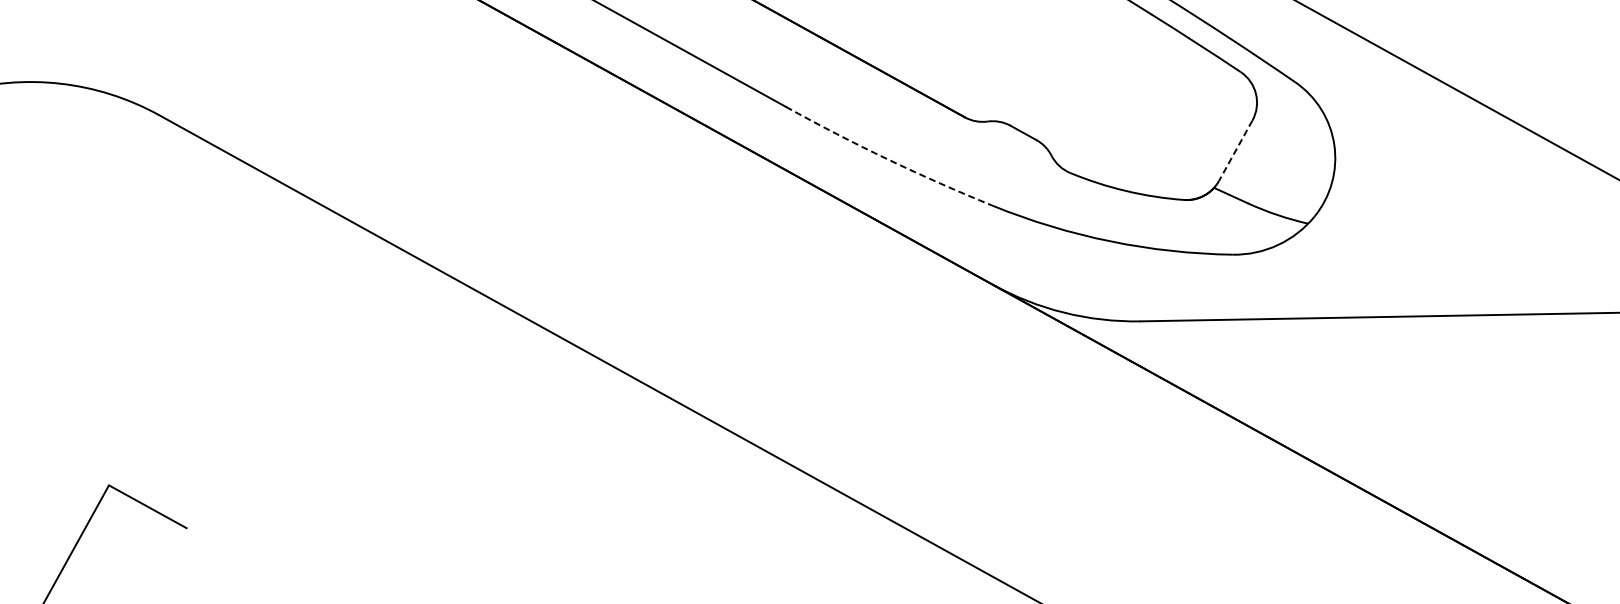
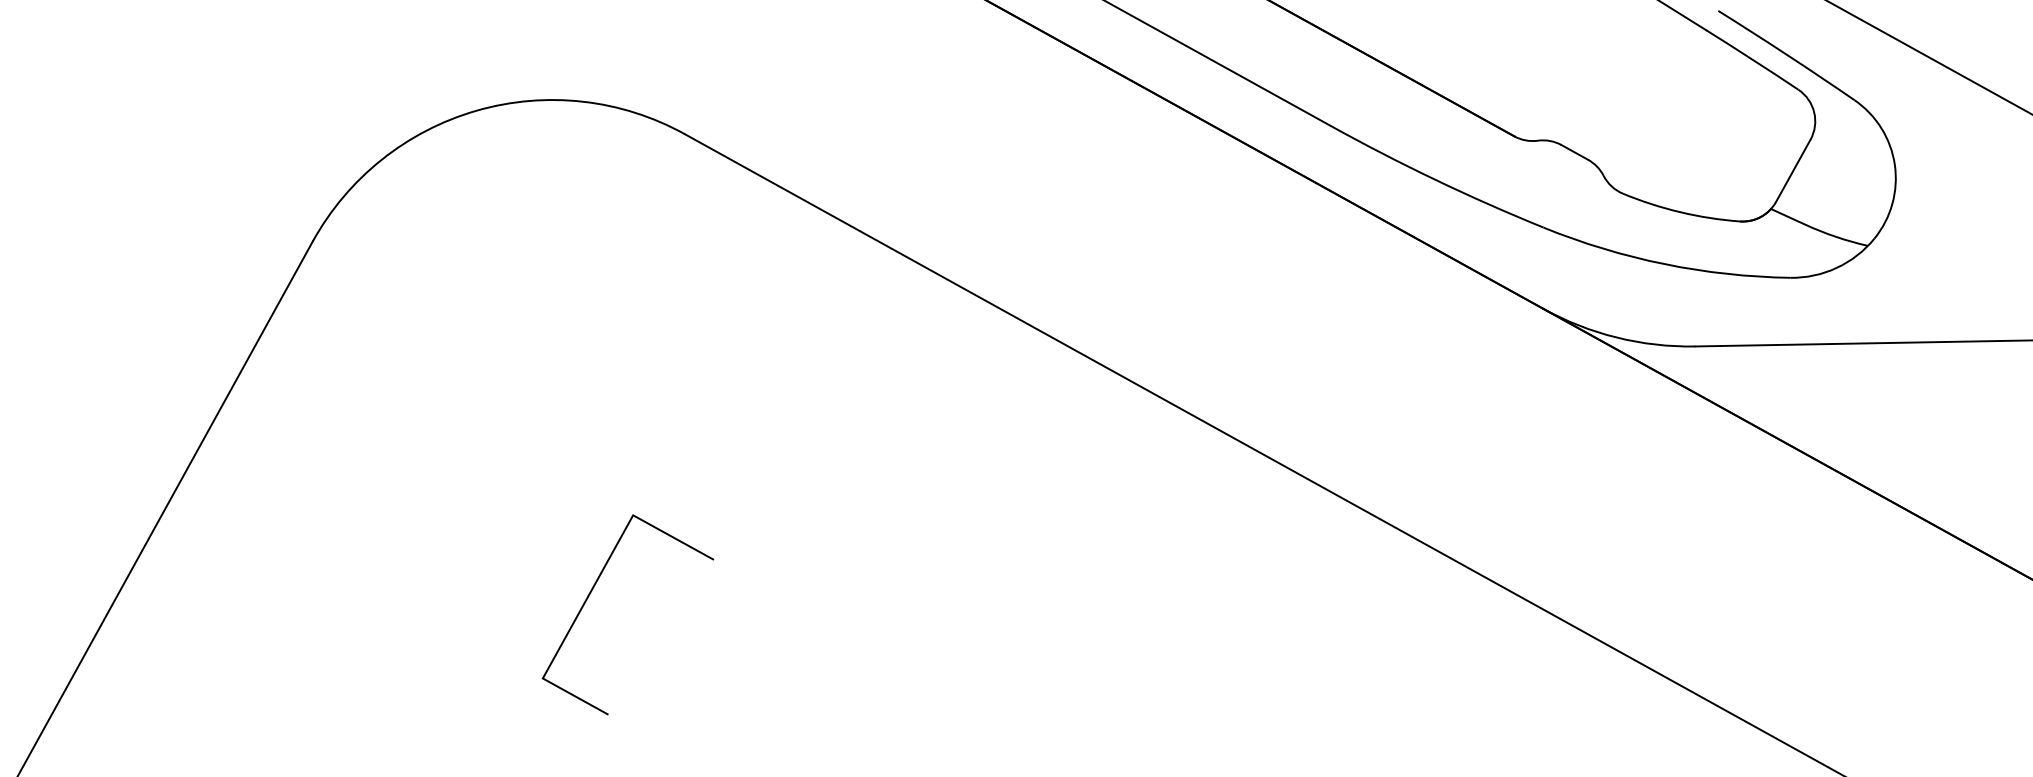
line: (1235, 150) -> (1793, 170), dashed -> solid
arc: (888, 159) -> (1435, 179), dashed -> solid

